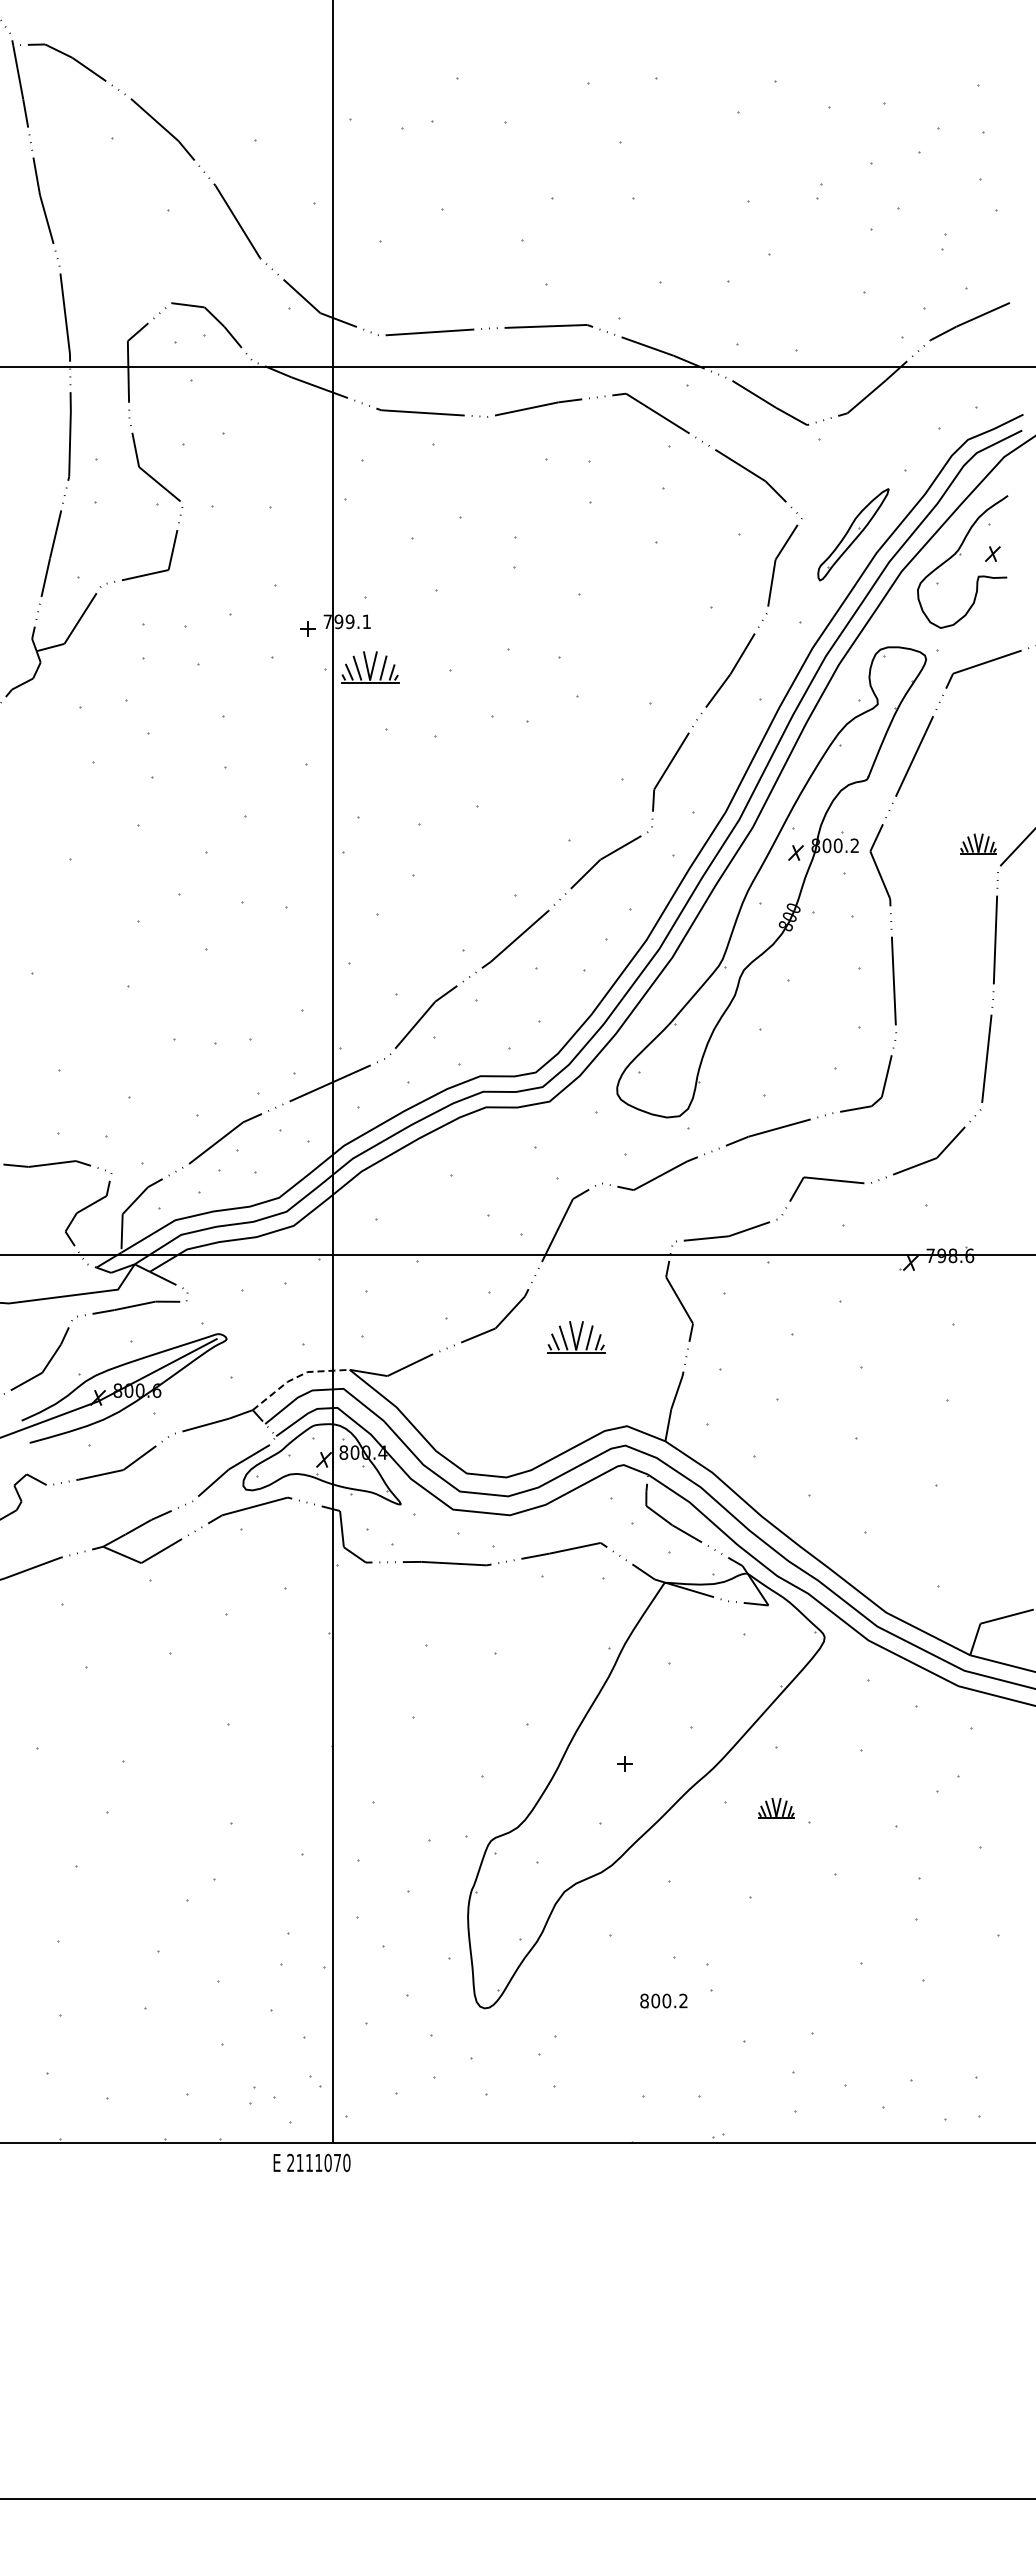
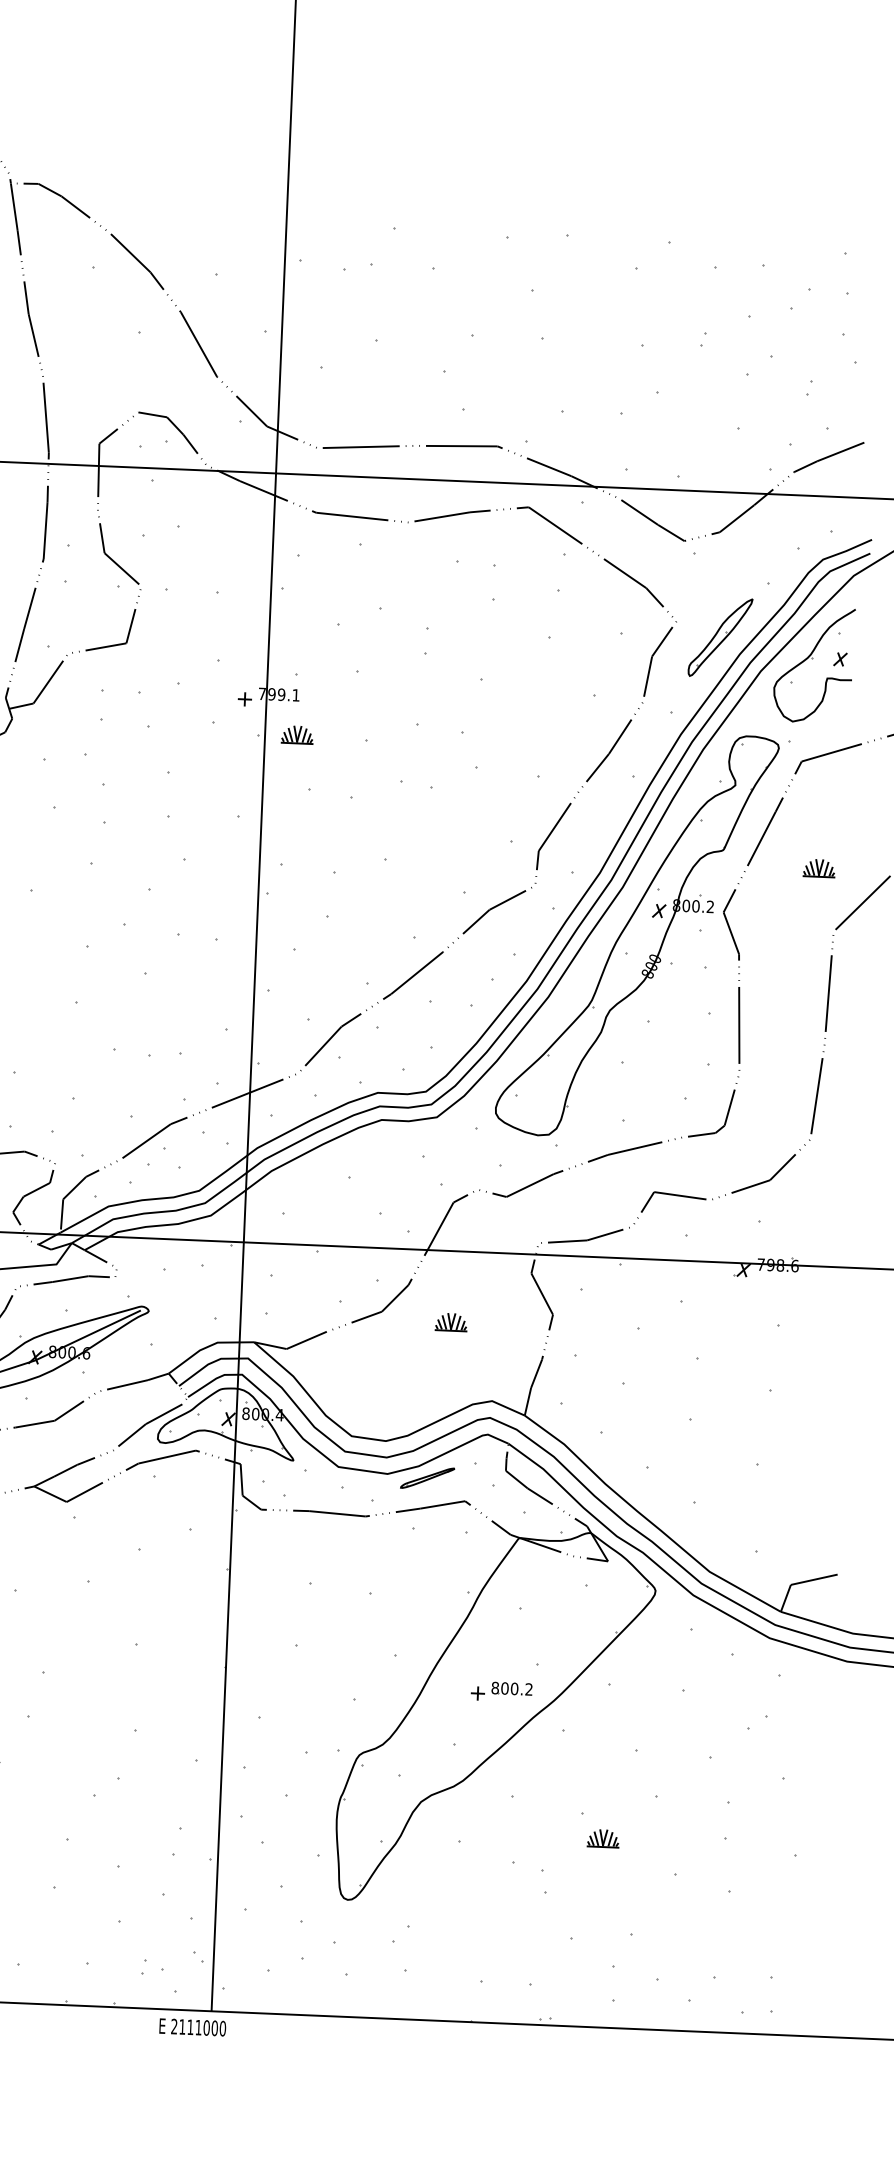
part: (370, 667) -> (297, 735), size x0.62
part: (978, 843) -> (819, 867), moved
part: (575, 1337) -> (450, 1322), size x0.62
line: (297, 1377) -> (208, 1346), dashed -> solid
part: (556, 1518) -> (427, 1478), added
part: (776, 1808) -> (603, 1838), moved
part: (663, 2000) -> (511, 1688), moved
text: (337, 2162) -> (214, 2027), 2111070 -> 2111000

